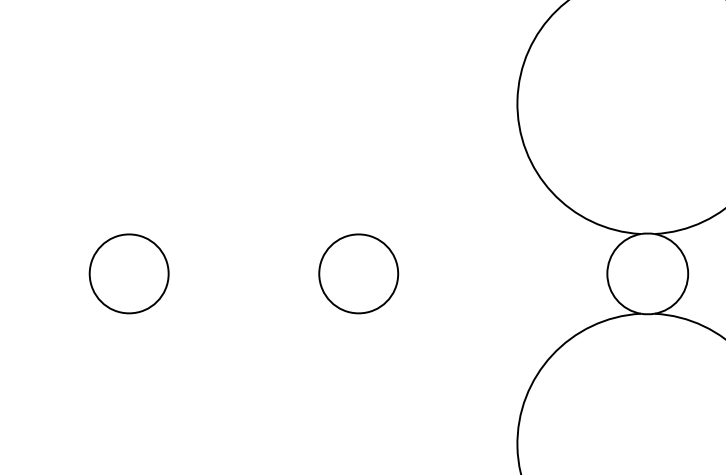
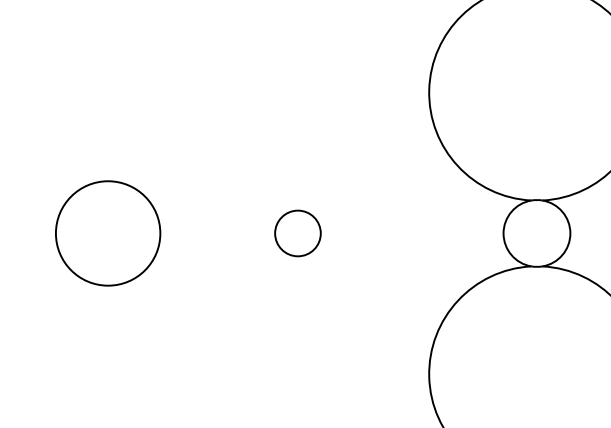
circle: (128, 273) -> (107, 233), size x1.6
circle: (358, 273) -> (297, 233), size x0.7

